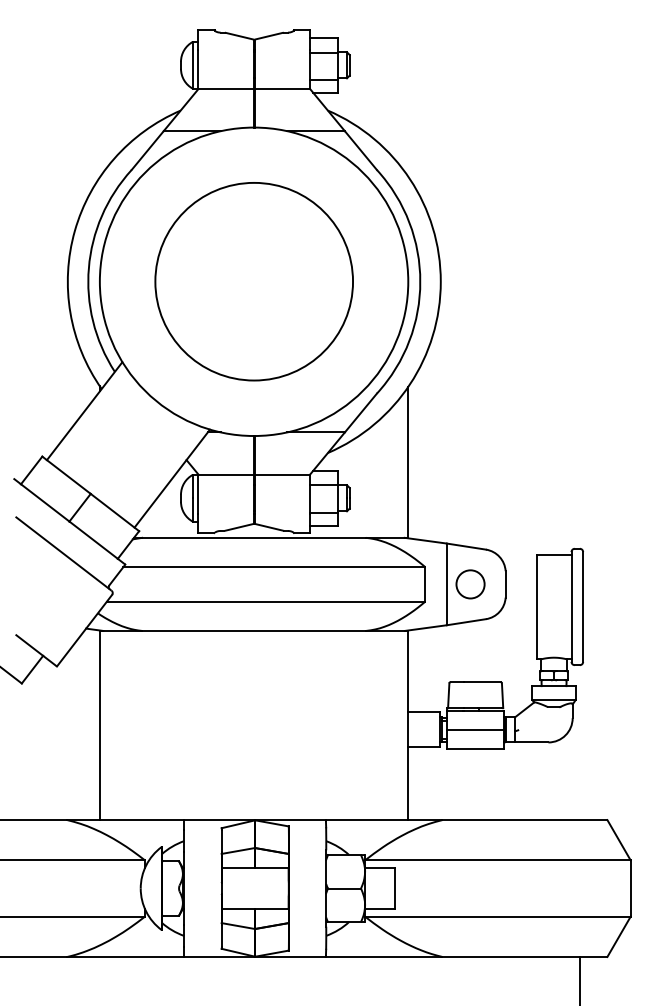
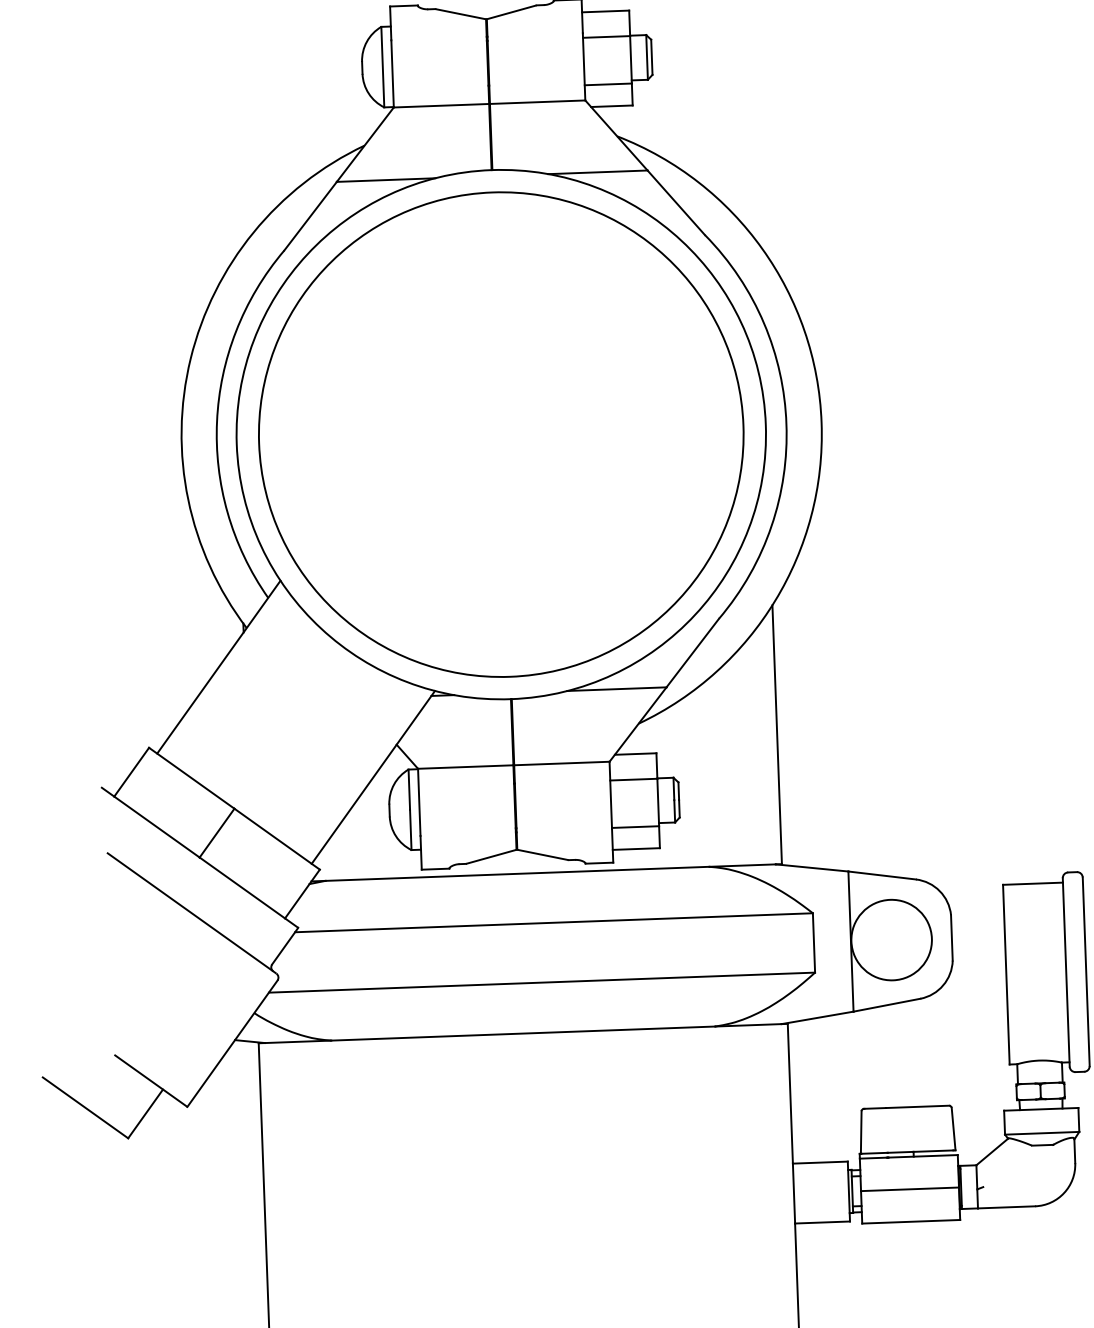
circle: (254, 281) -> (502, 434), size x1.43
circle: (470, 583) -> (891, 938), size x1.67

